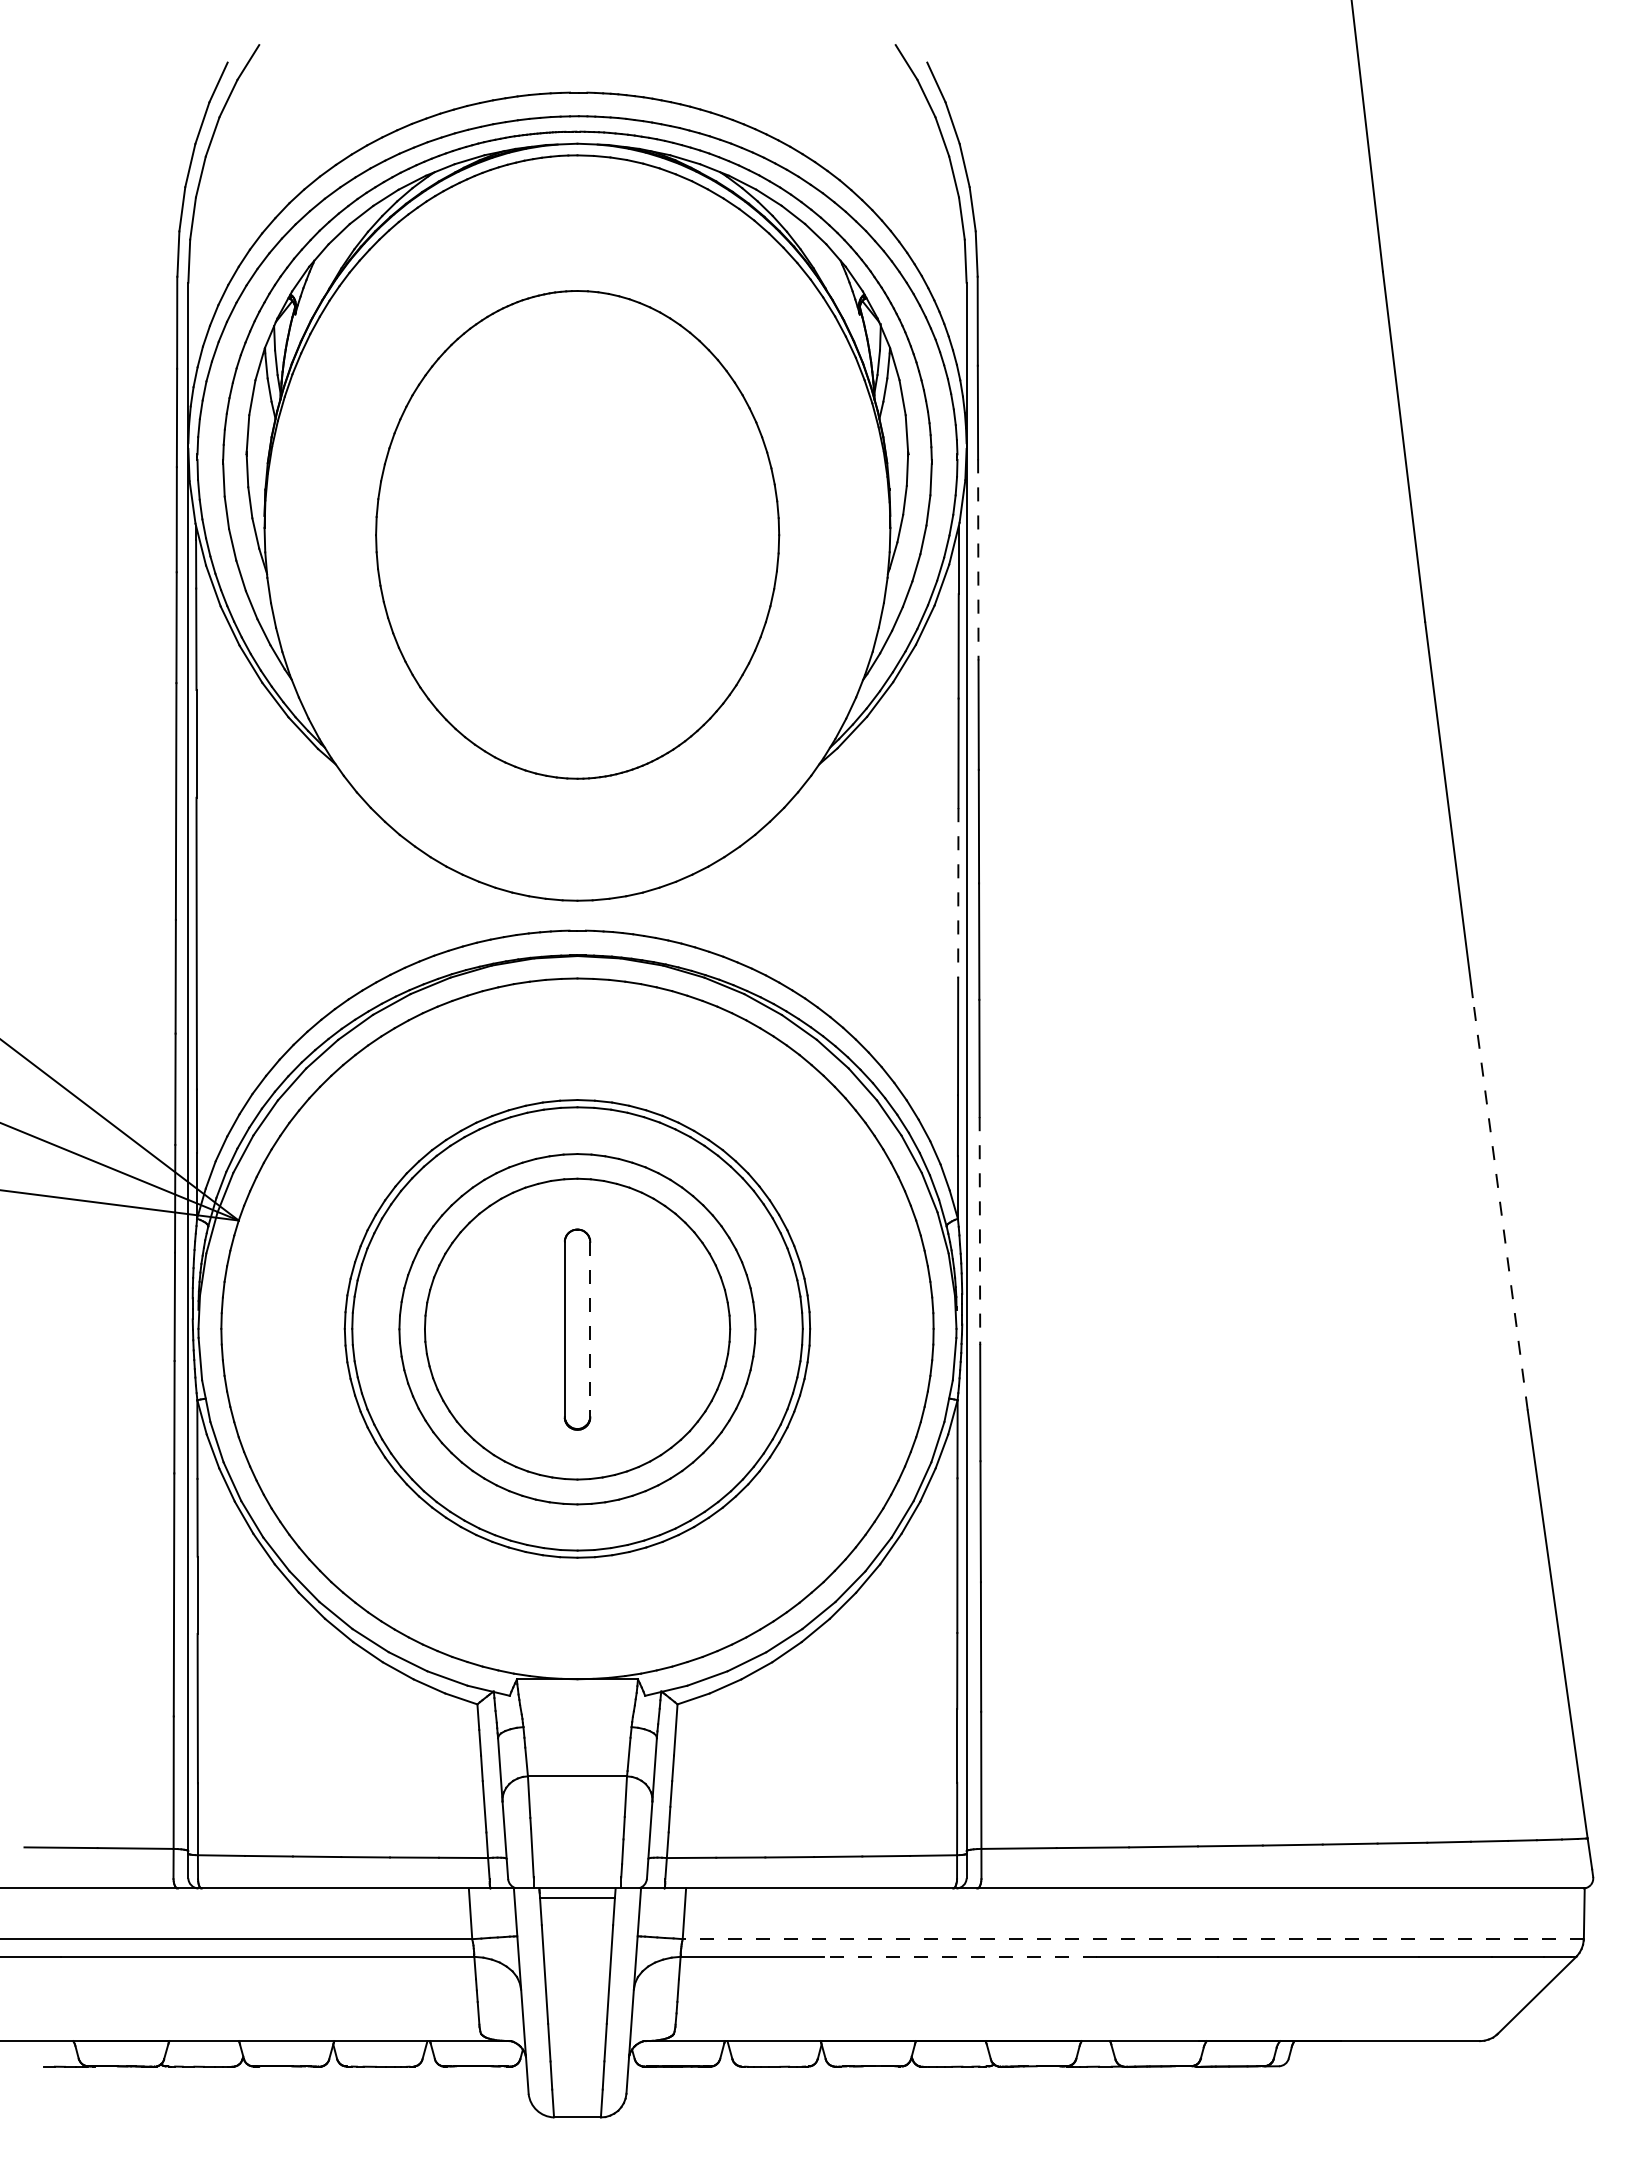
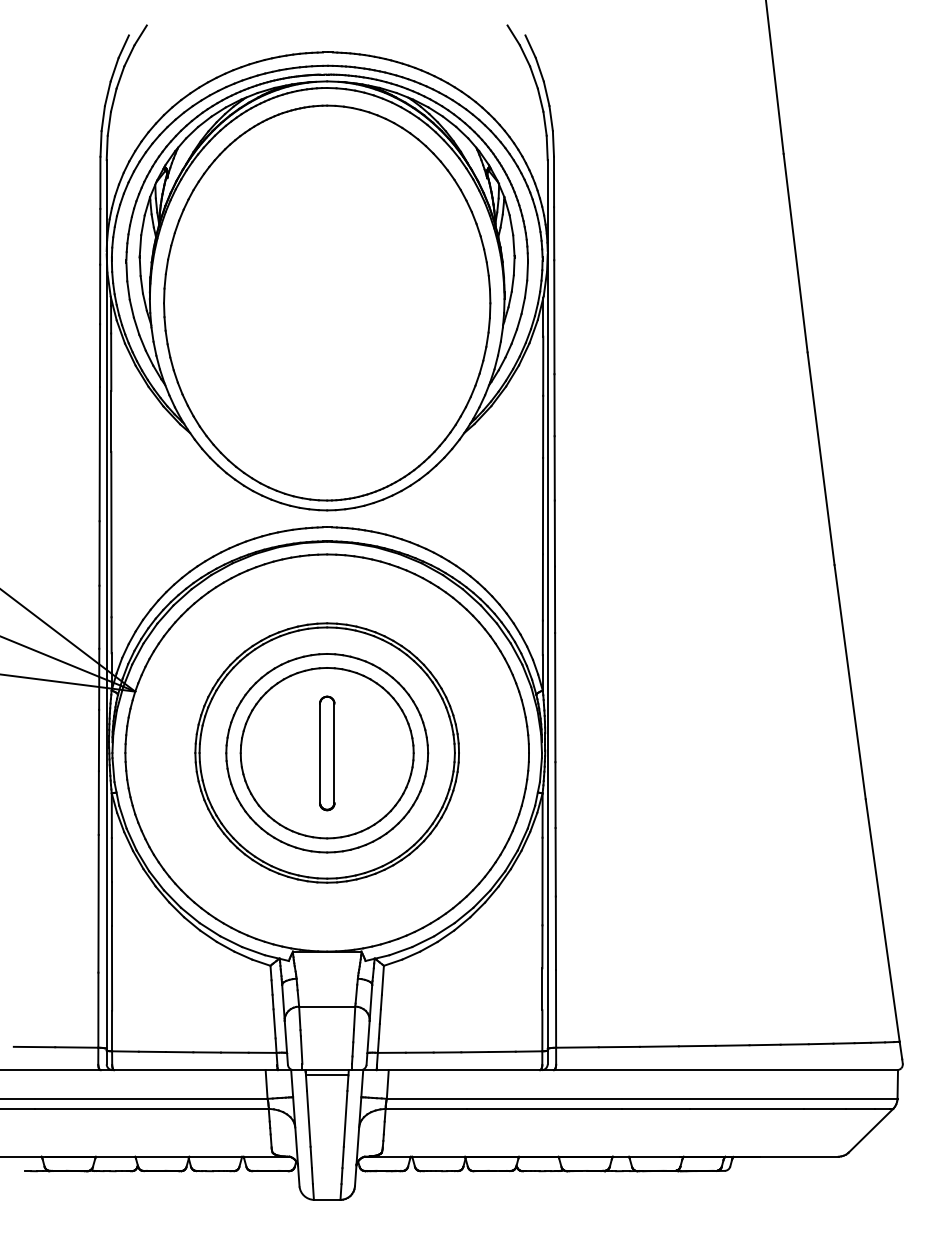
part: (577, 533) -> (327, 302), size x1.43
line: (978, 560) -> (554, 317), dashed -> solid
line: (959, 893) -> (543, 506), dashed -> solid
line: (1500, 1202) -> (850, 681), dashed -> solid
line: (980, 1230) -> (555, 697), dashed -> solid
line: (590, 1329) -> (334, 753), dashed -> solid
line: (1132, 1938) -> (641, 1098), dashed -> solid
line: (959, 1956) -> (543, 1108), dashed -> solid

